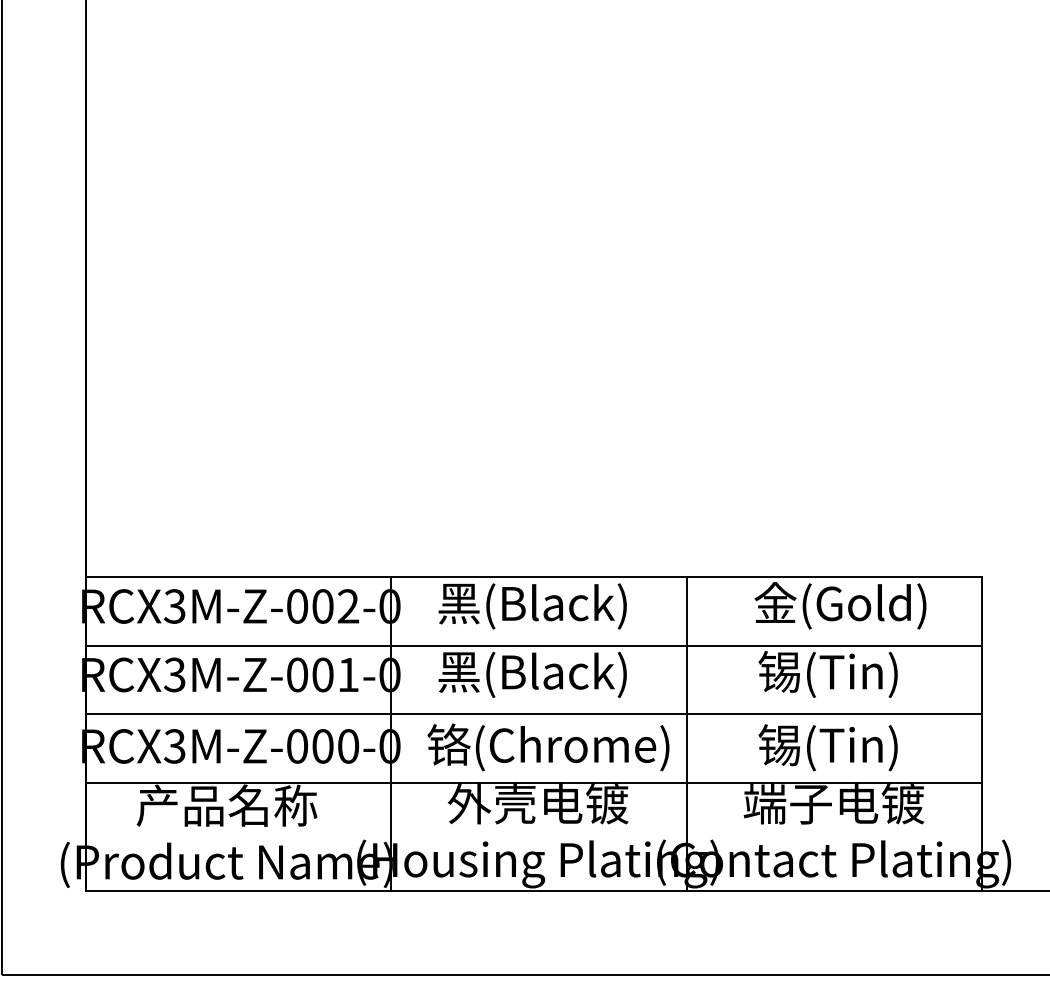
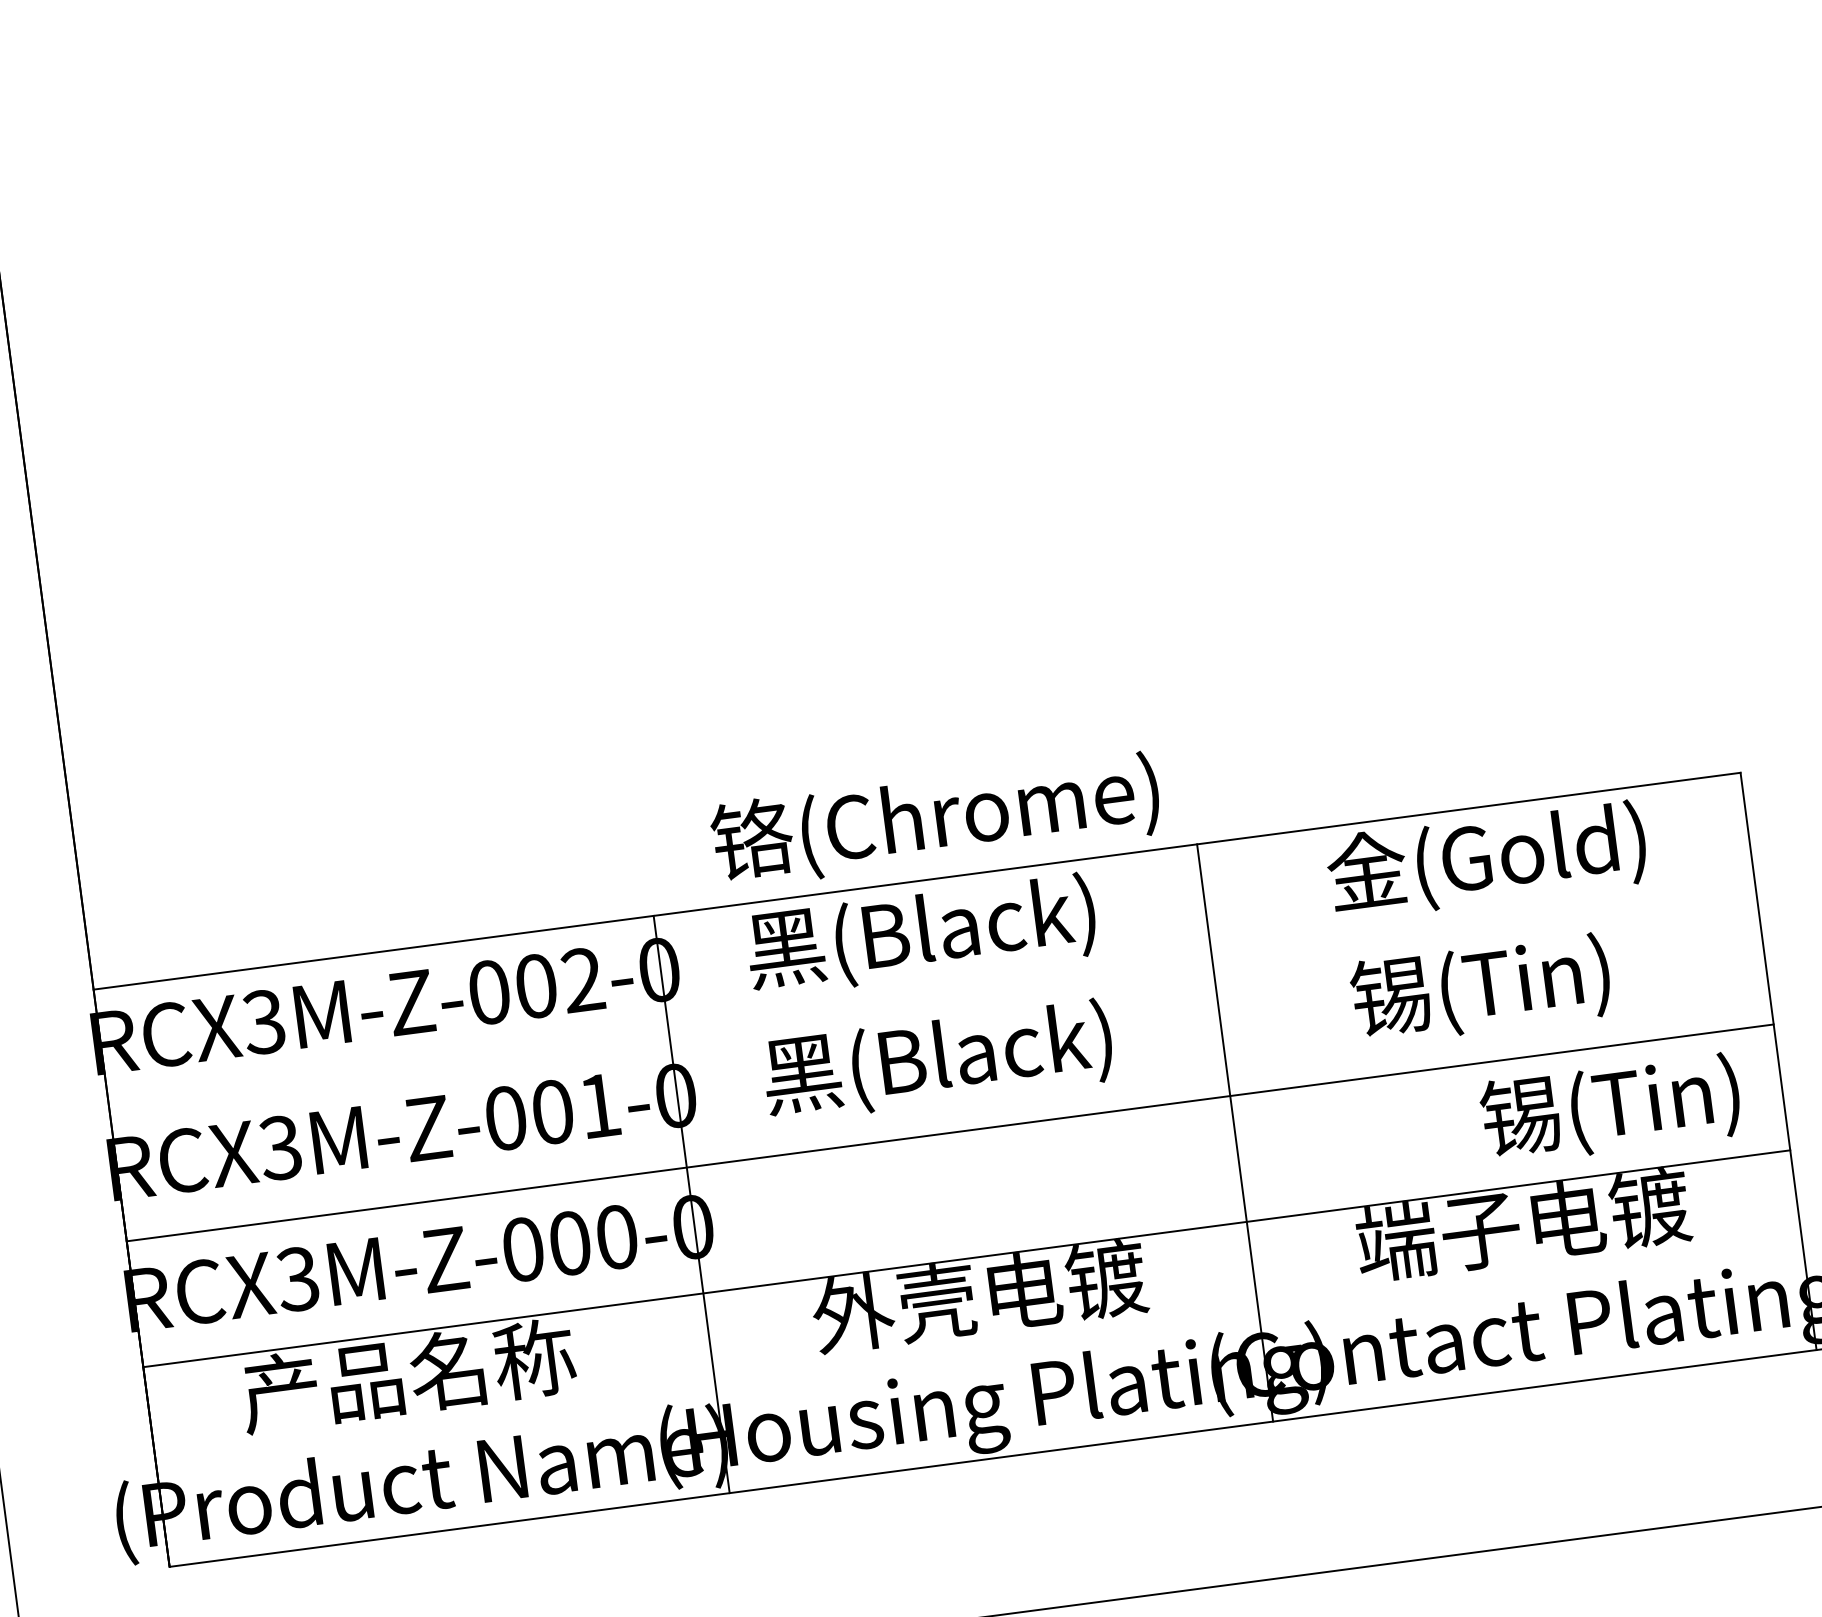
line: (533, 645) -> (932, 1007), removed
text: (548, 747) -> (935, 819), moved
text: (827, 747) -> (1609, 1108), moved

